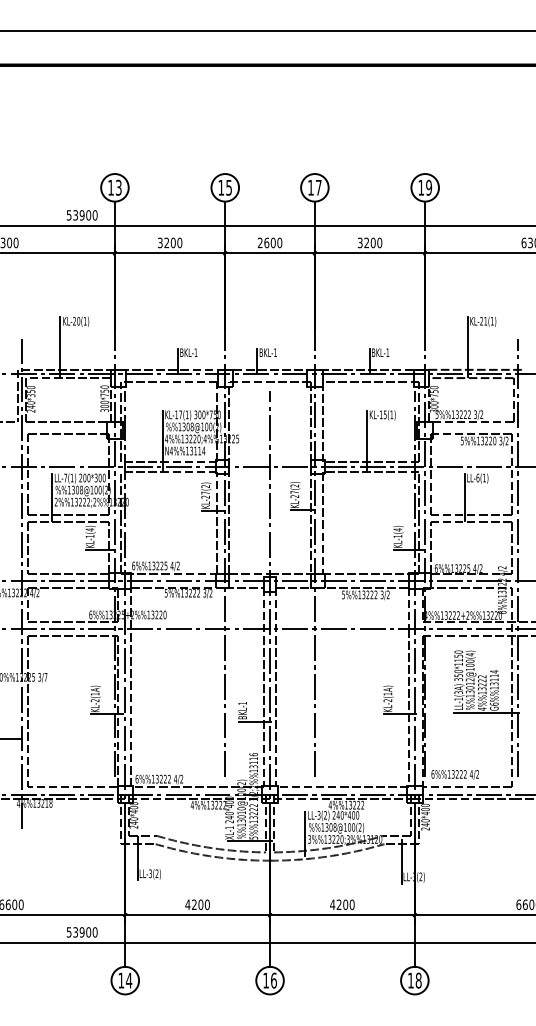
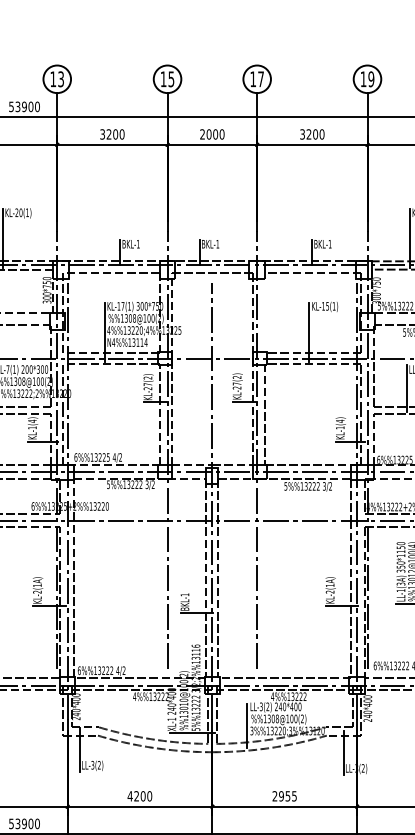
text: (266, 242) -> (208, 134), 2600 -> 2000
line: (322, 421) -> (264, 313), removed
text: (342, 904) -> (284, 796), 4200 -> 2955

